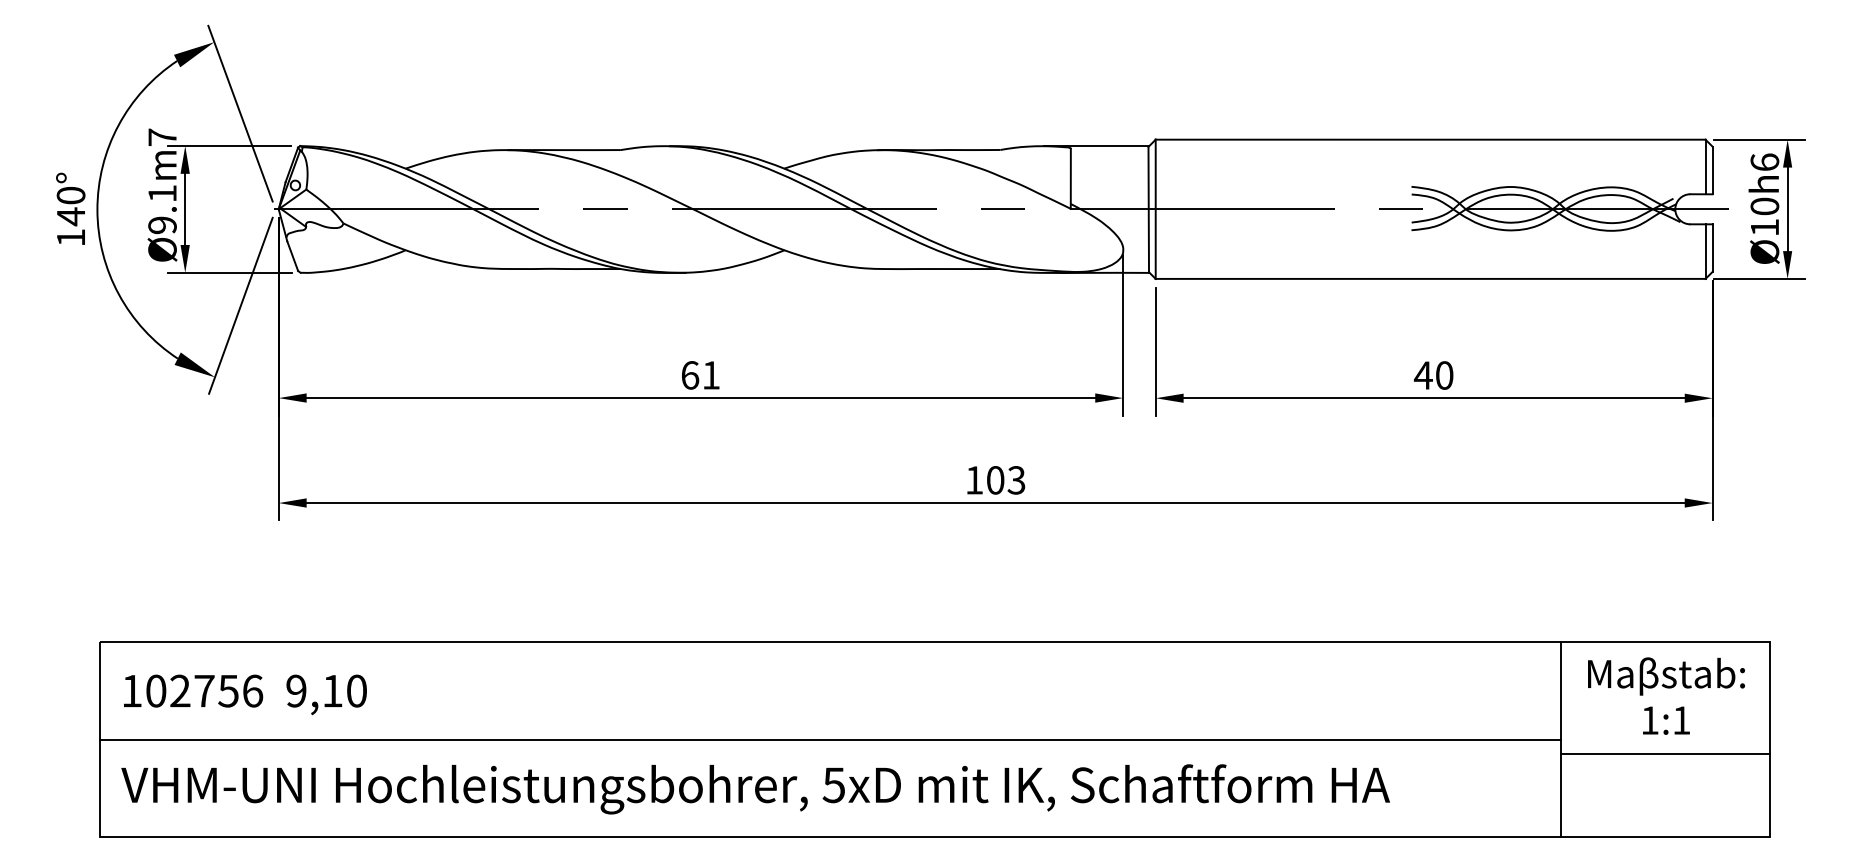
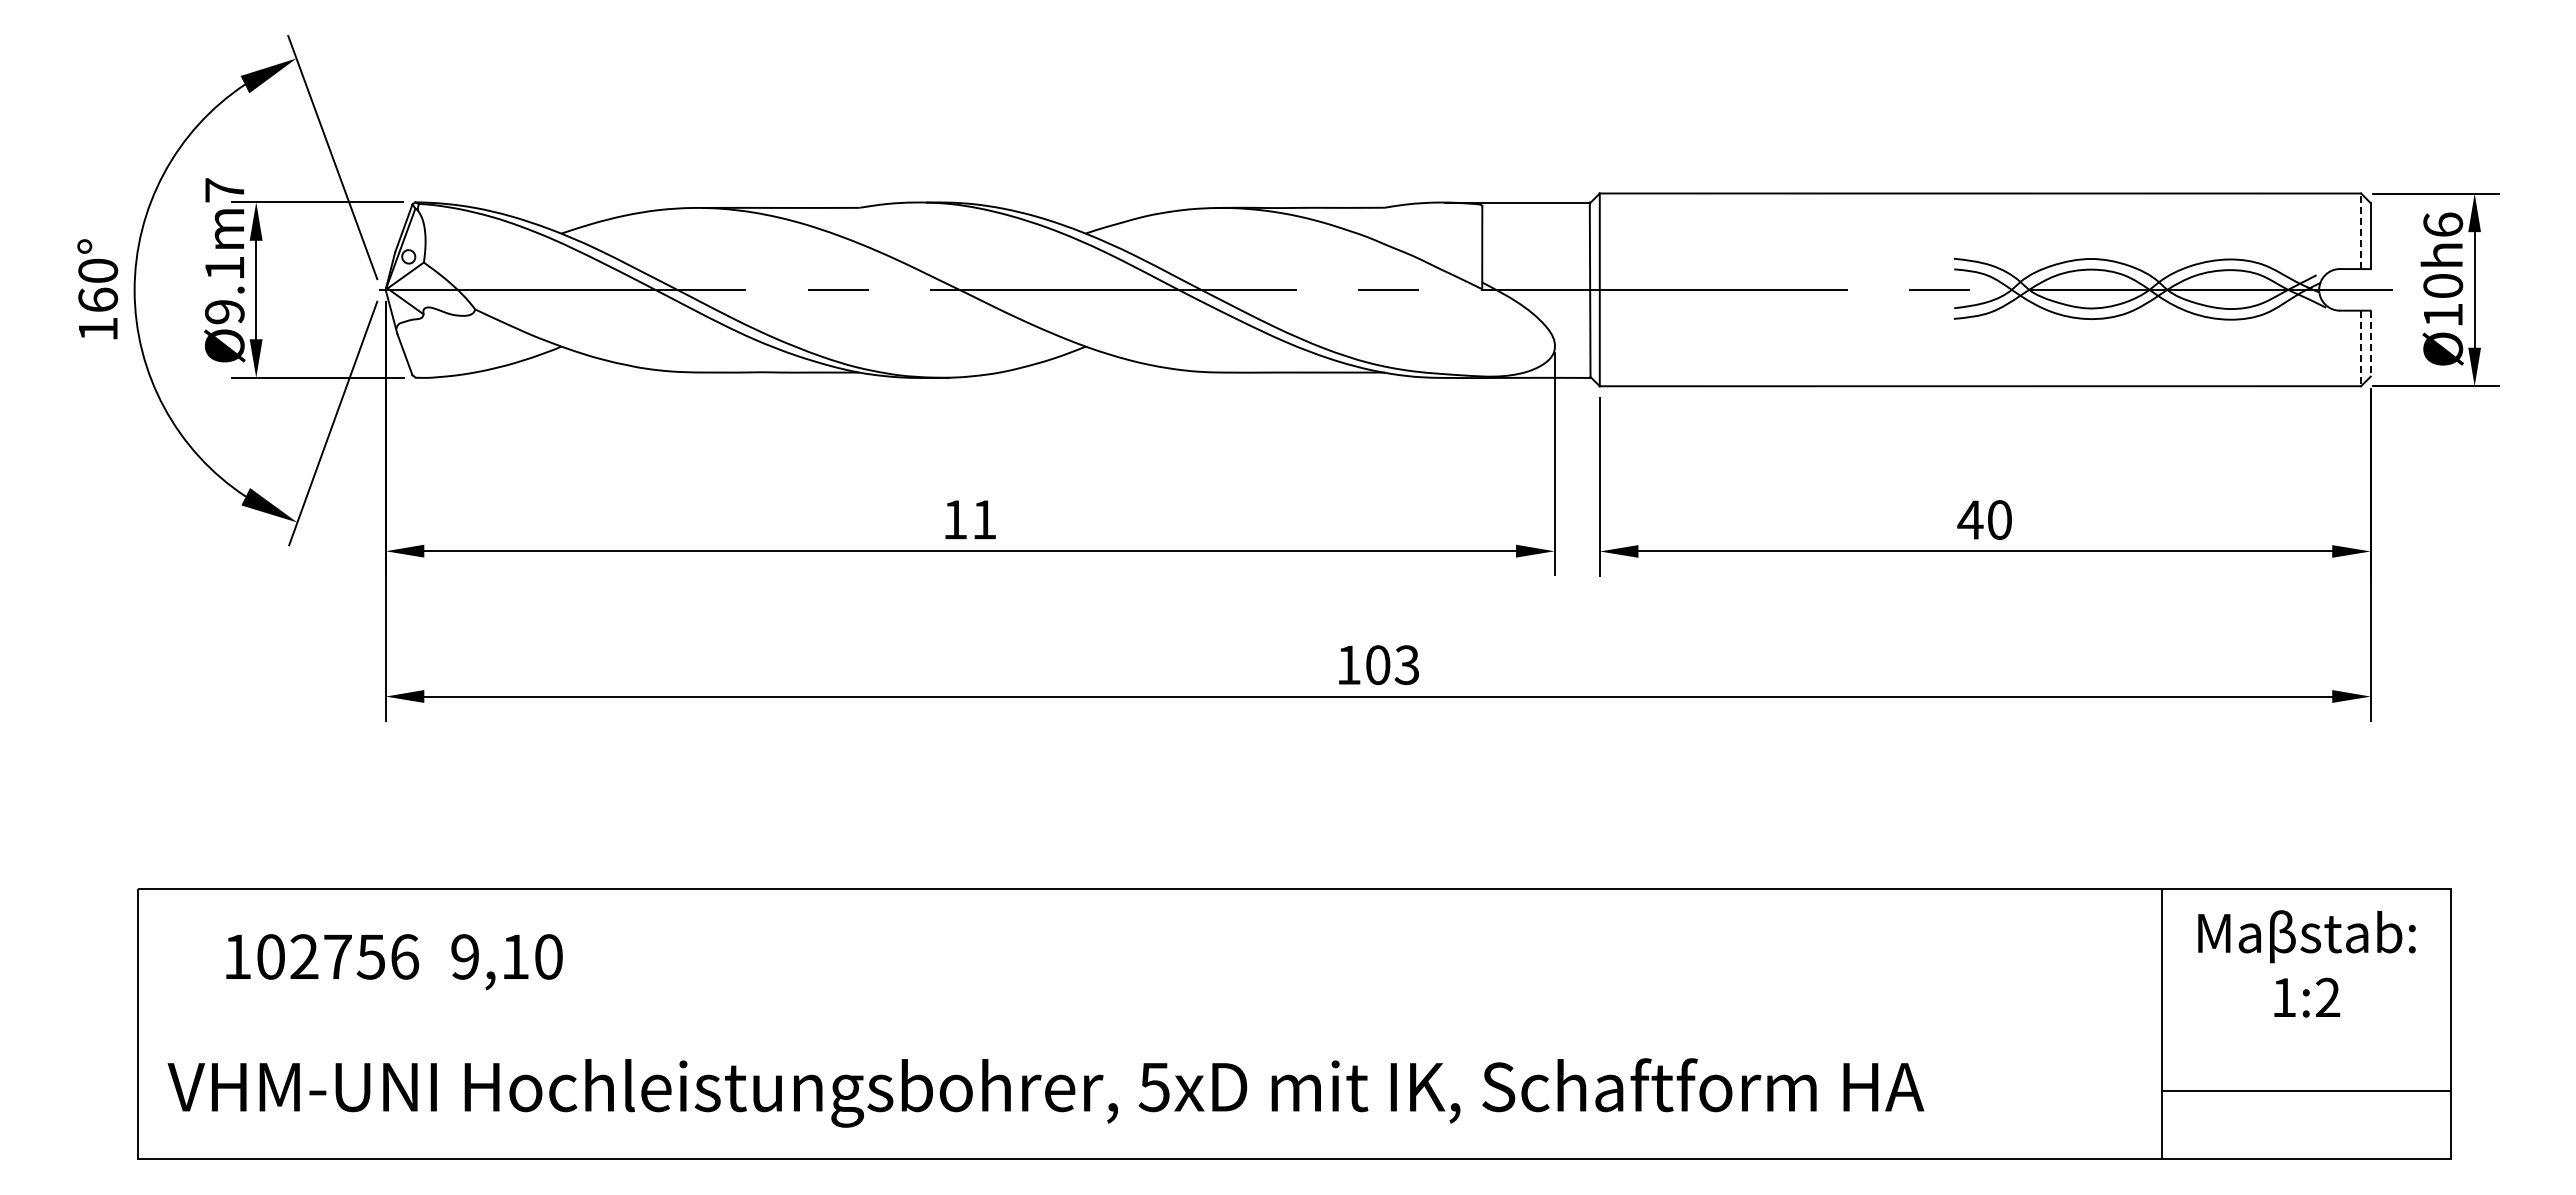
line: (1705, 167) -> (2361, 231), solid -> dashed
text: (71, 216) -> (98, 300), 140° -> 160°
line: (1712, 248) -> (2370, 343), solid -> dashed
line: (1705, 251) -> (2361, 348), solid -> dashed
text: (690, 375) -> (955, 519), 61 -> 11
text: (245, 695) -> (394, 962), moved
text: (1682, 719) -> (2328, 996), 1:1 -> 1:2
line: (830, 739) -> (1149, 1024), removed
line: (1665, 753) -> (2305, 1091), moved

